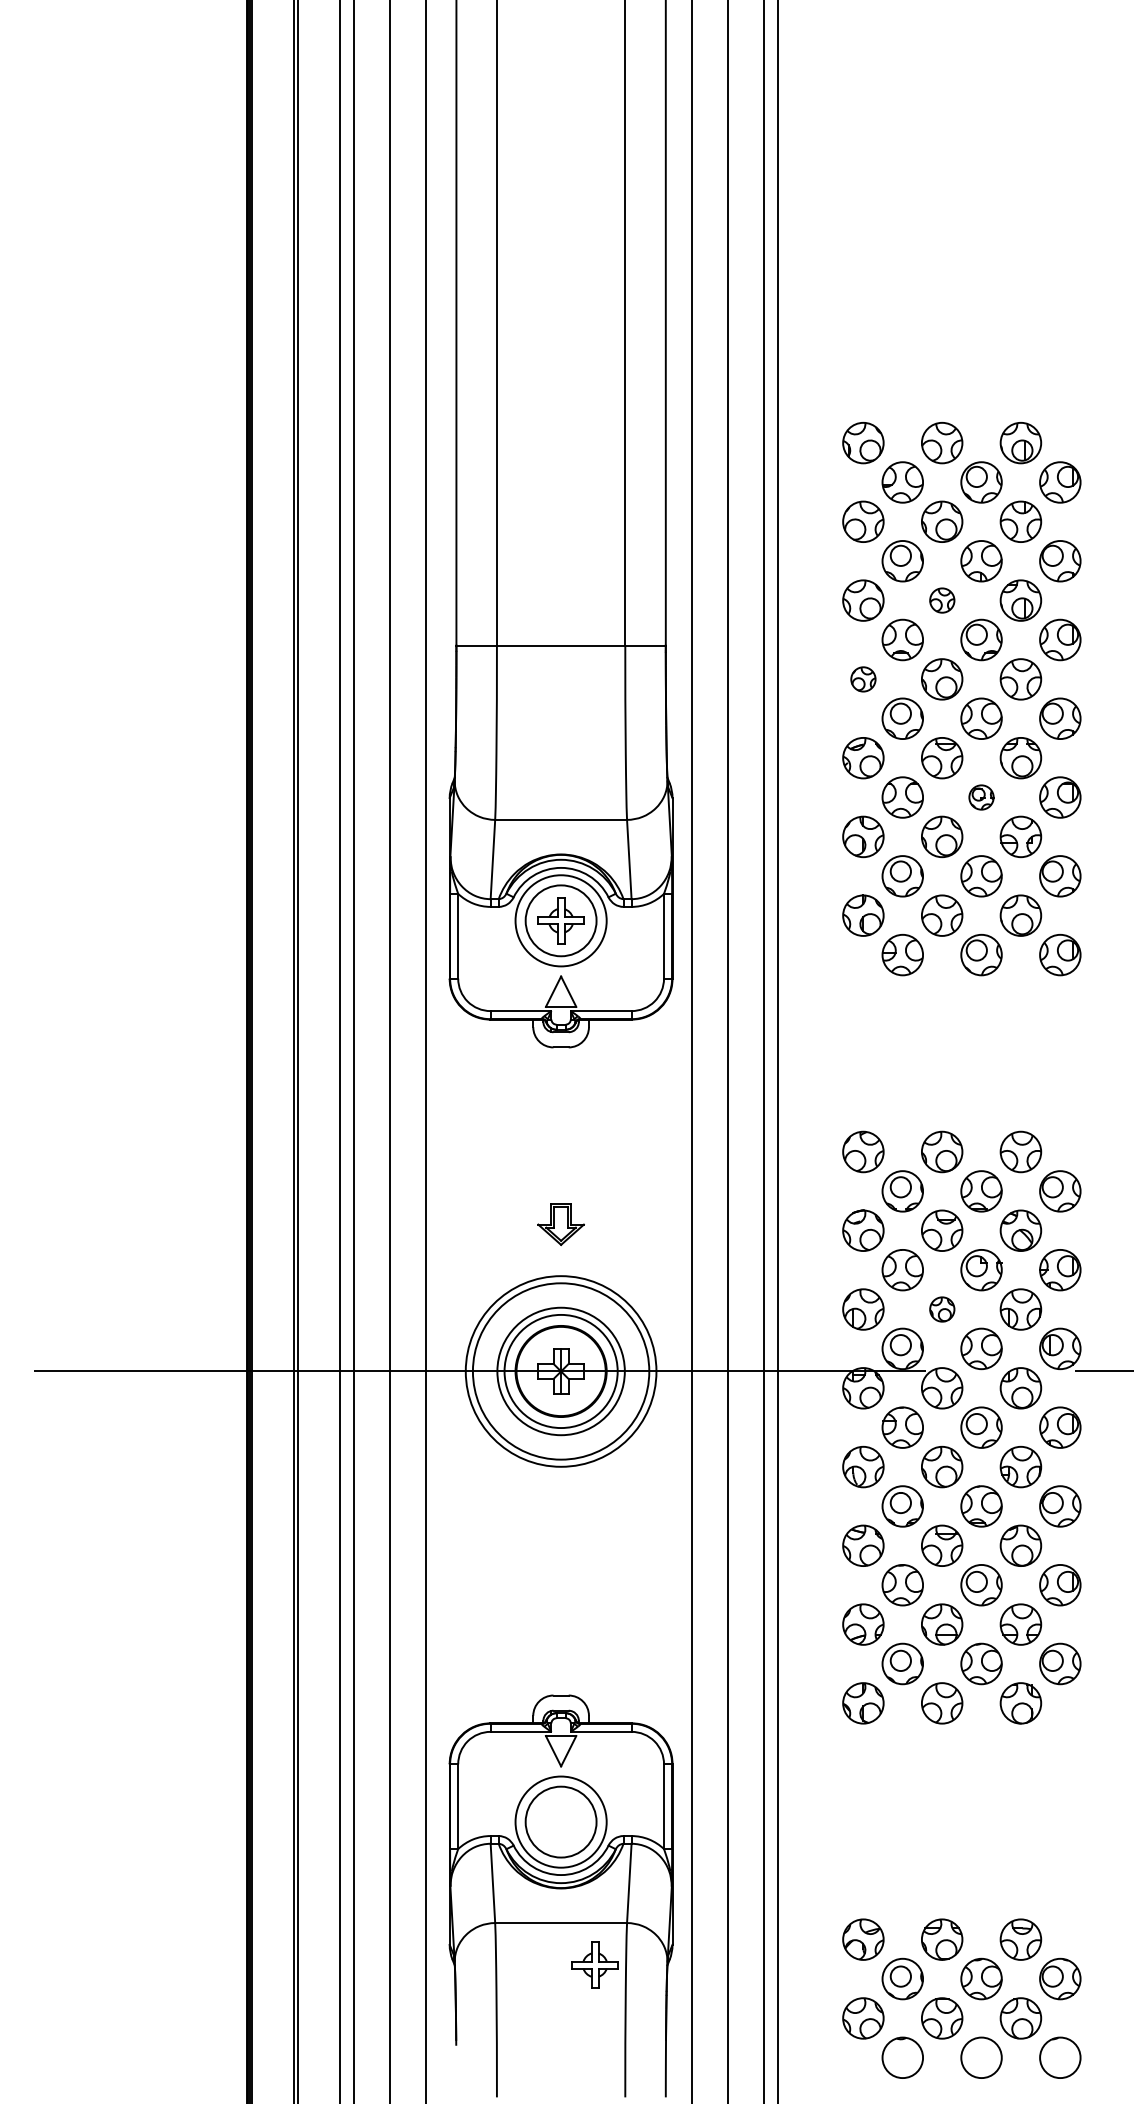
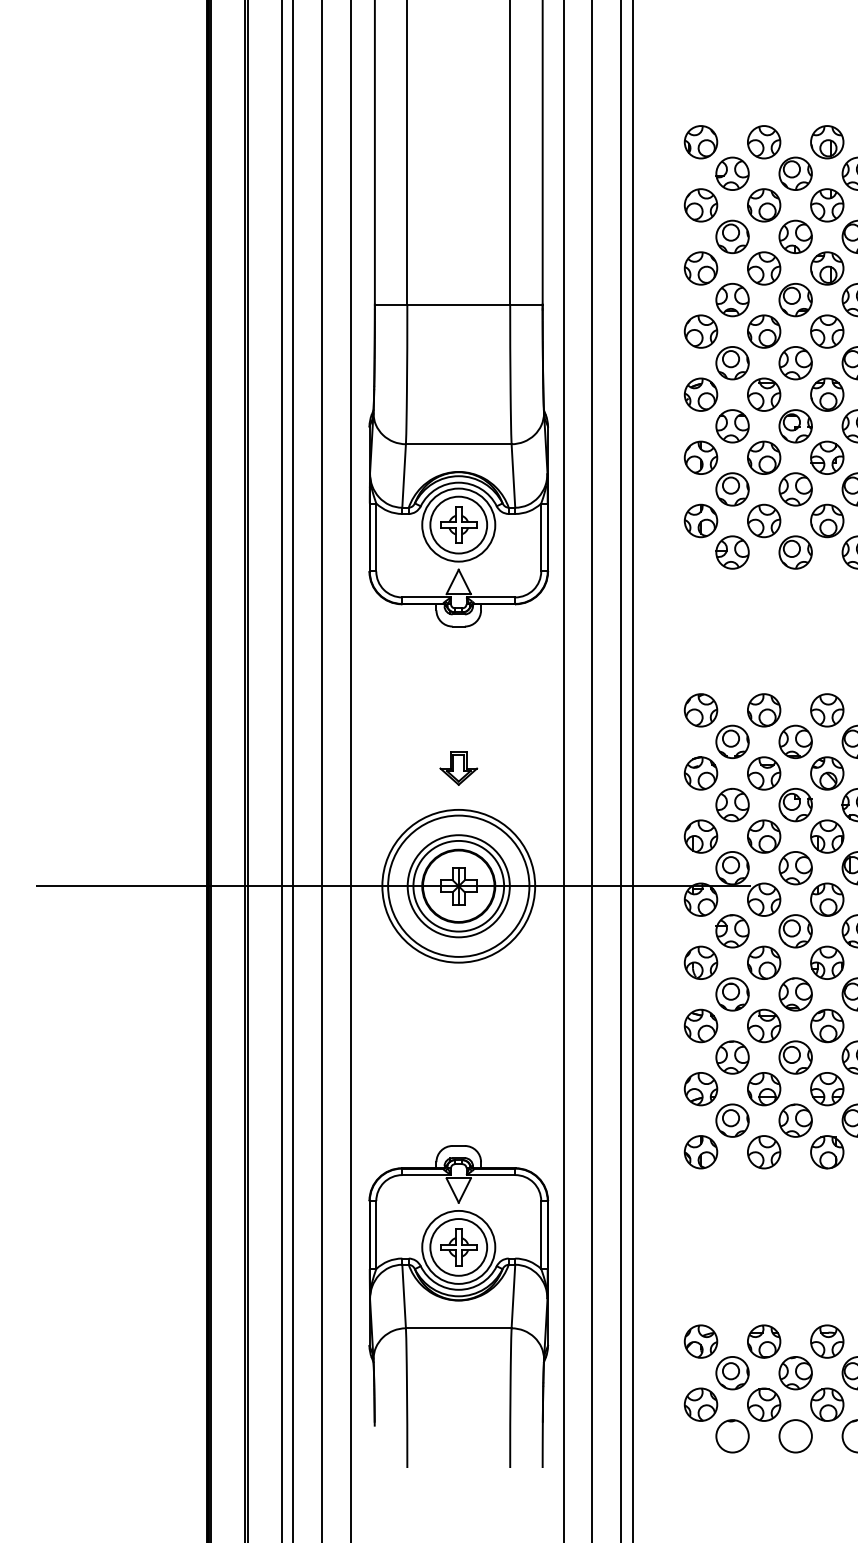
part: (942, 600) -> (764, 268), size x1.67
part: (863, 679) -> (701, 331), size x1.67
part: (981, 797) -> (795, 426), size x1.67
part: (942, 1309) -> (764, 836), size x1.67
part: (594, 1964) -> (458, 1246), moved

